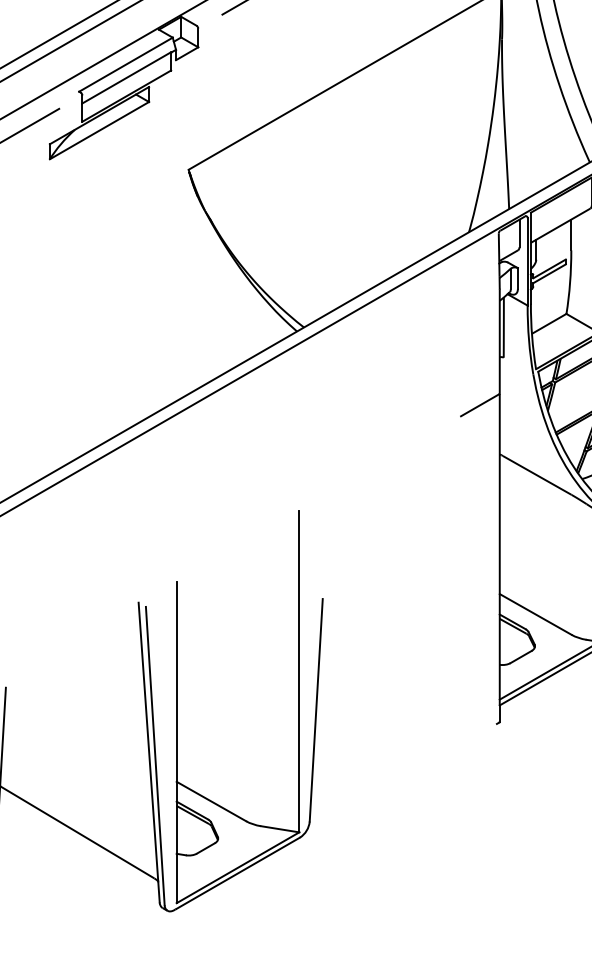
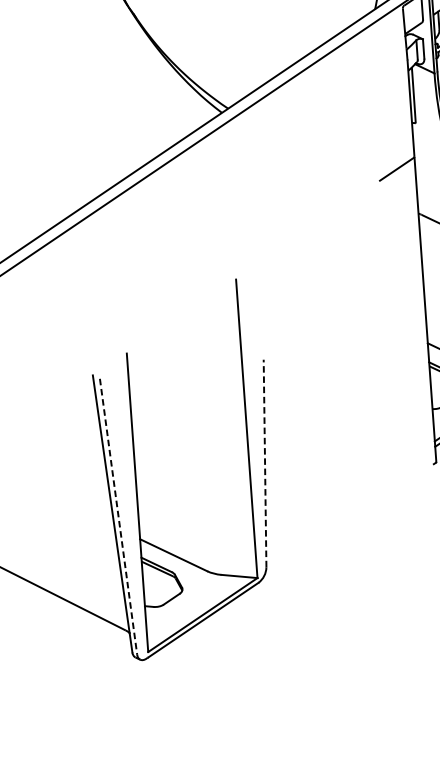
line: (316, 709) -> (265, 462), solid -> dashed
line: (155, 756) -> (118, 517), solid -> dashed

